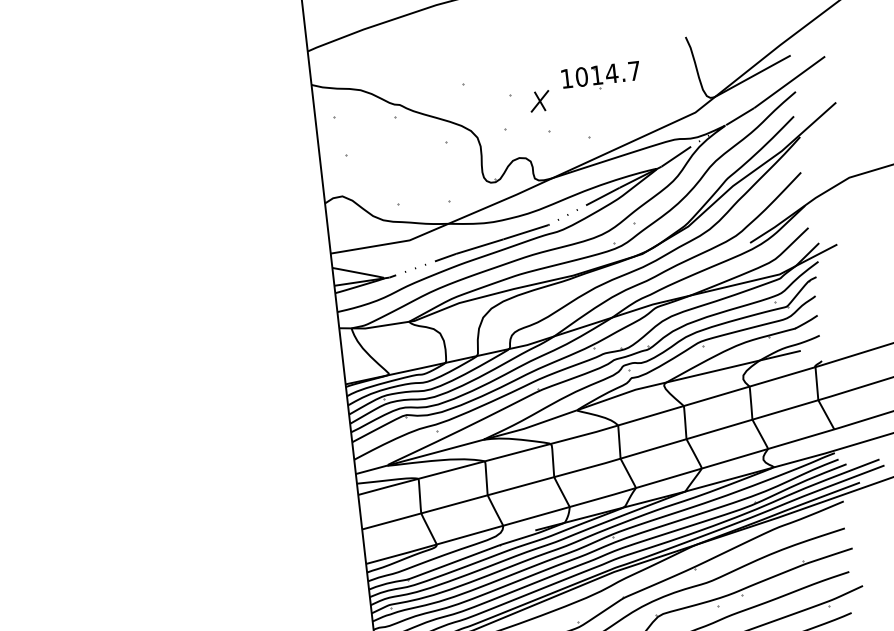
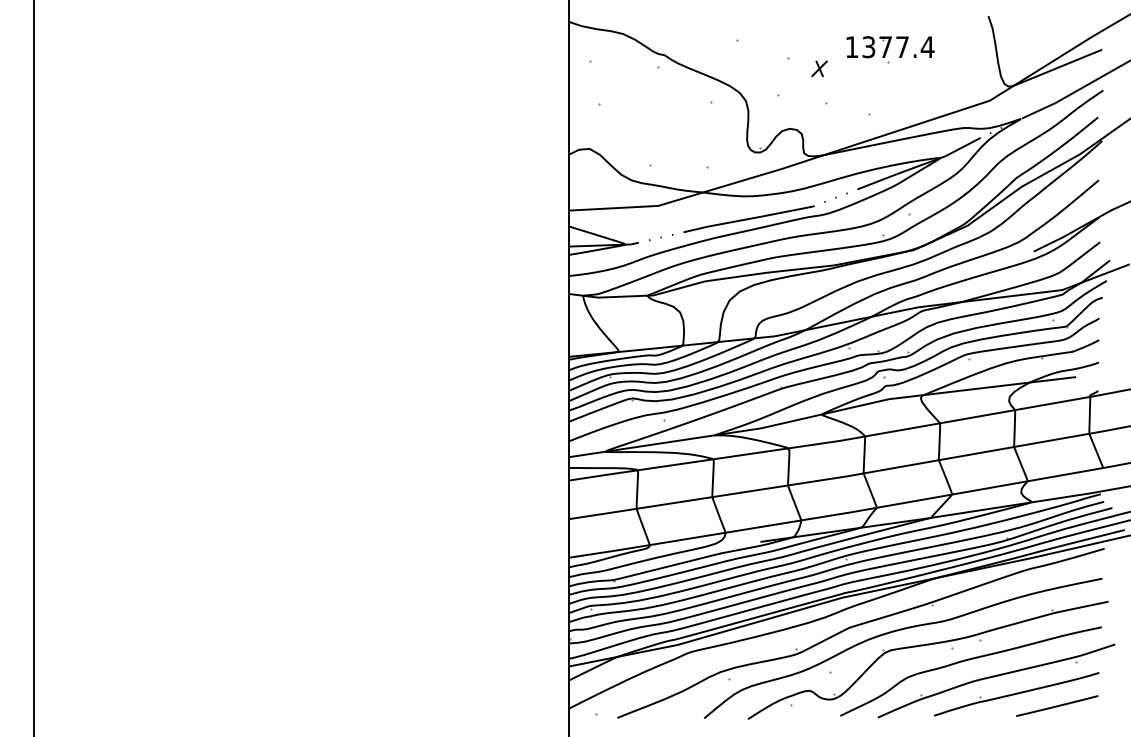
text: (608, 74) -> (898, 47), 1014.7 -> 1377.4
part: (539, 101) -> (819, 68), size x0.7

